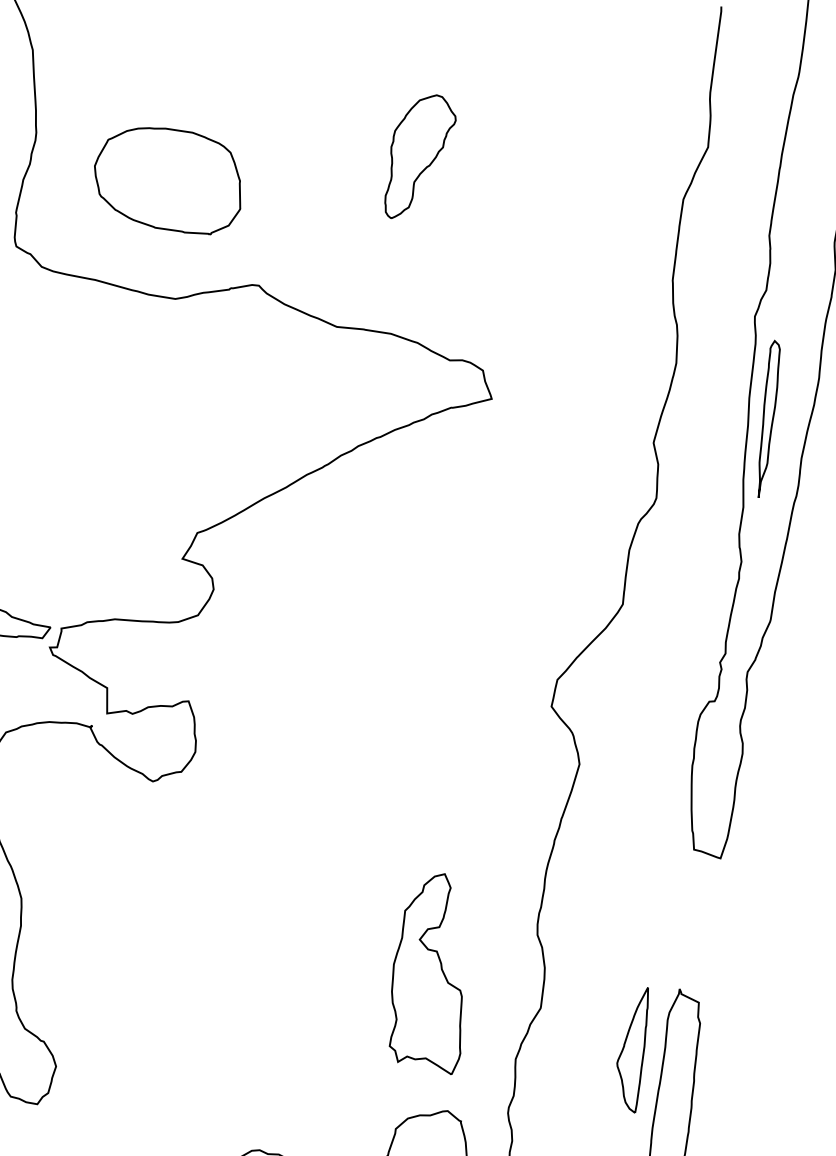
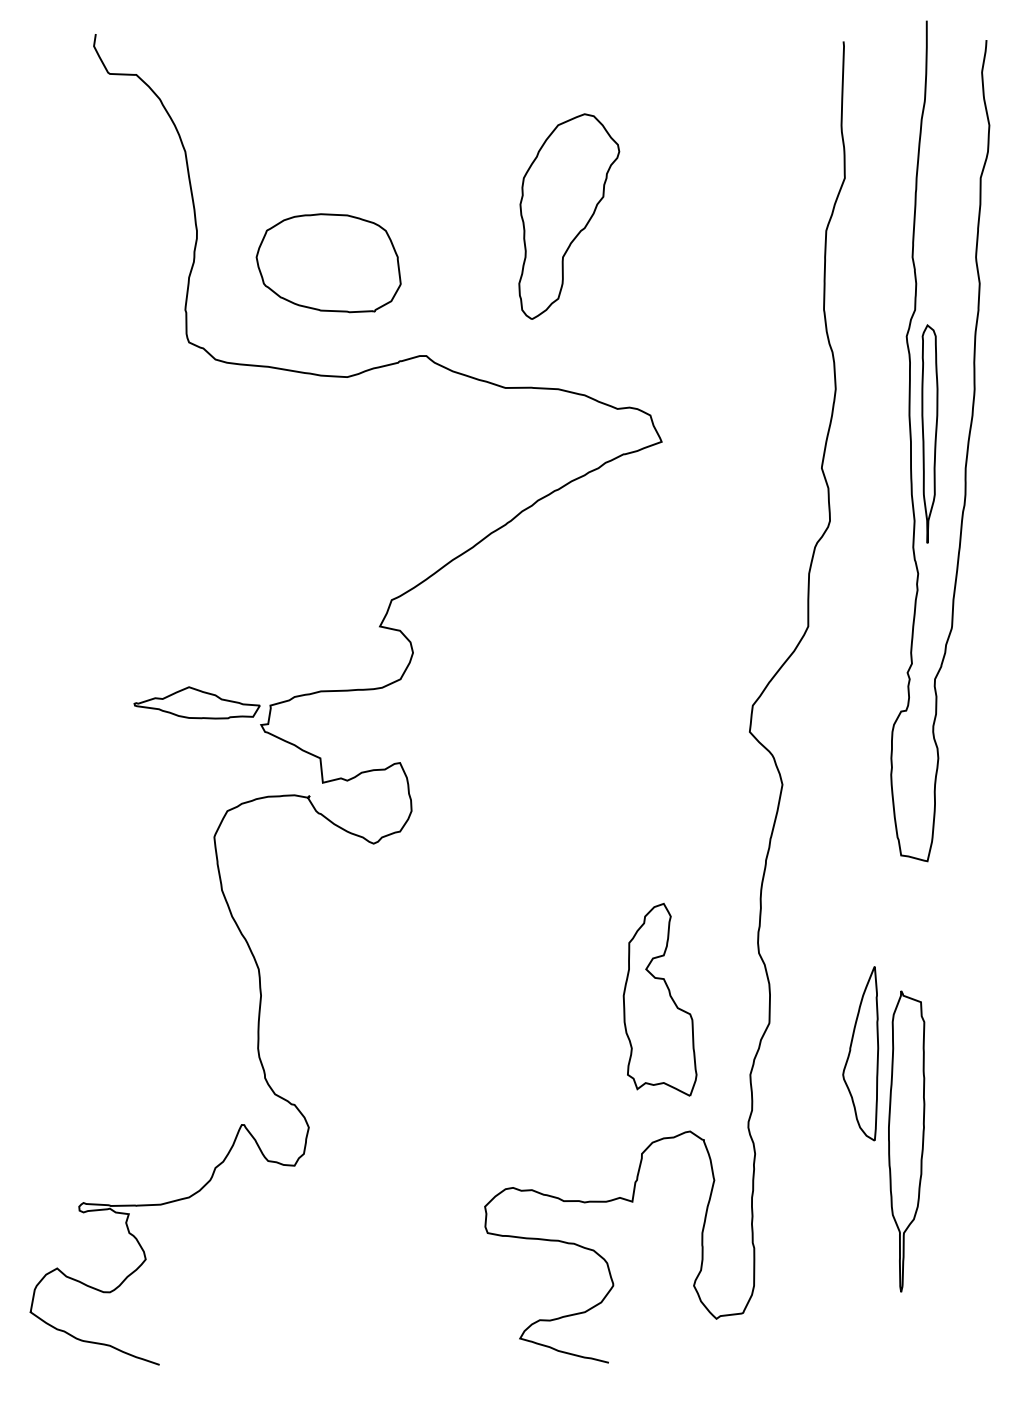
part: (420, 157) -> (569, 216), size x1.67
part: (768, 418) -> (929, 433), size x1.43
part: (631, 1048) -> (860, 1053), size x1.43

